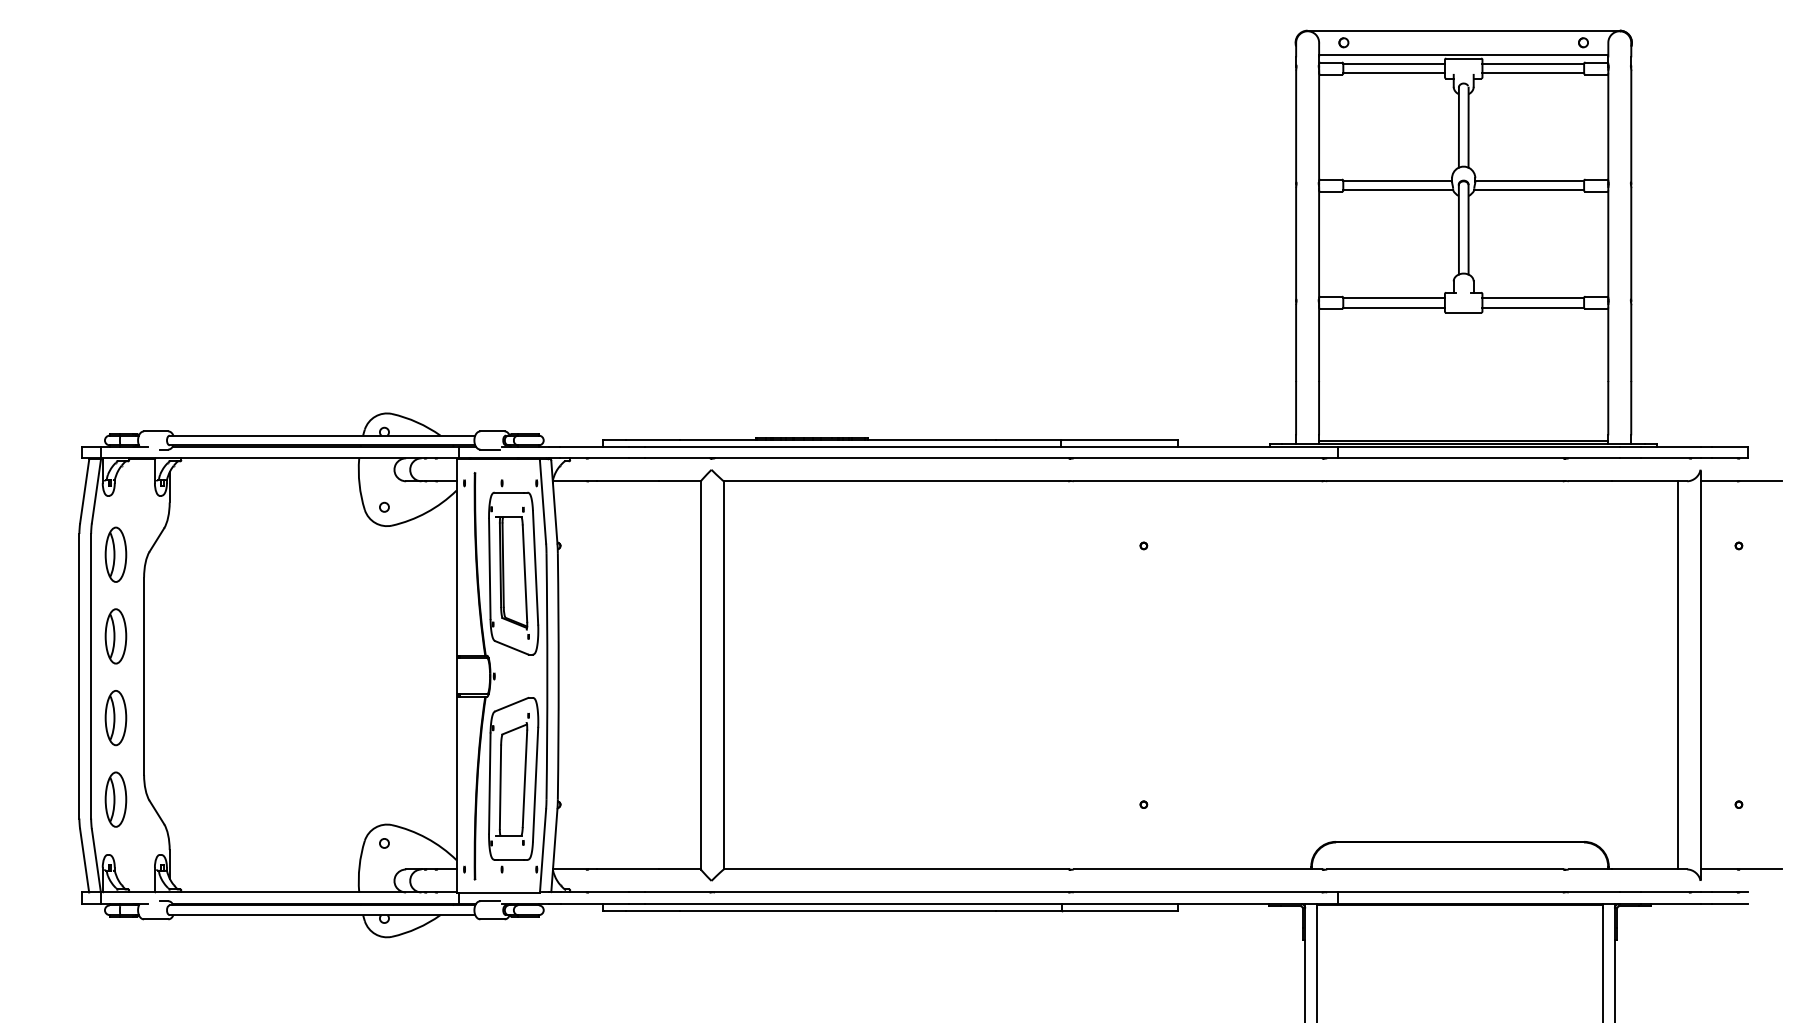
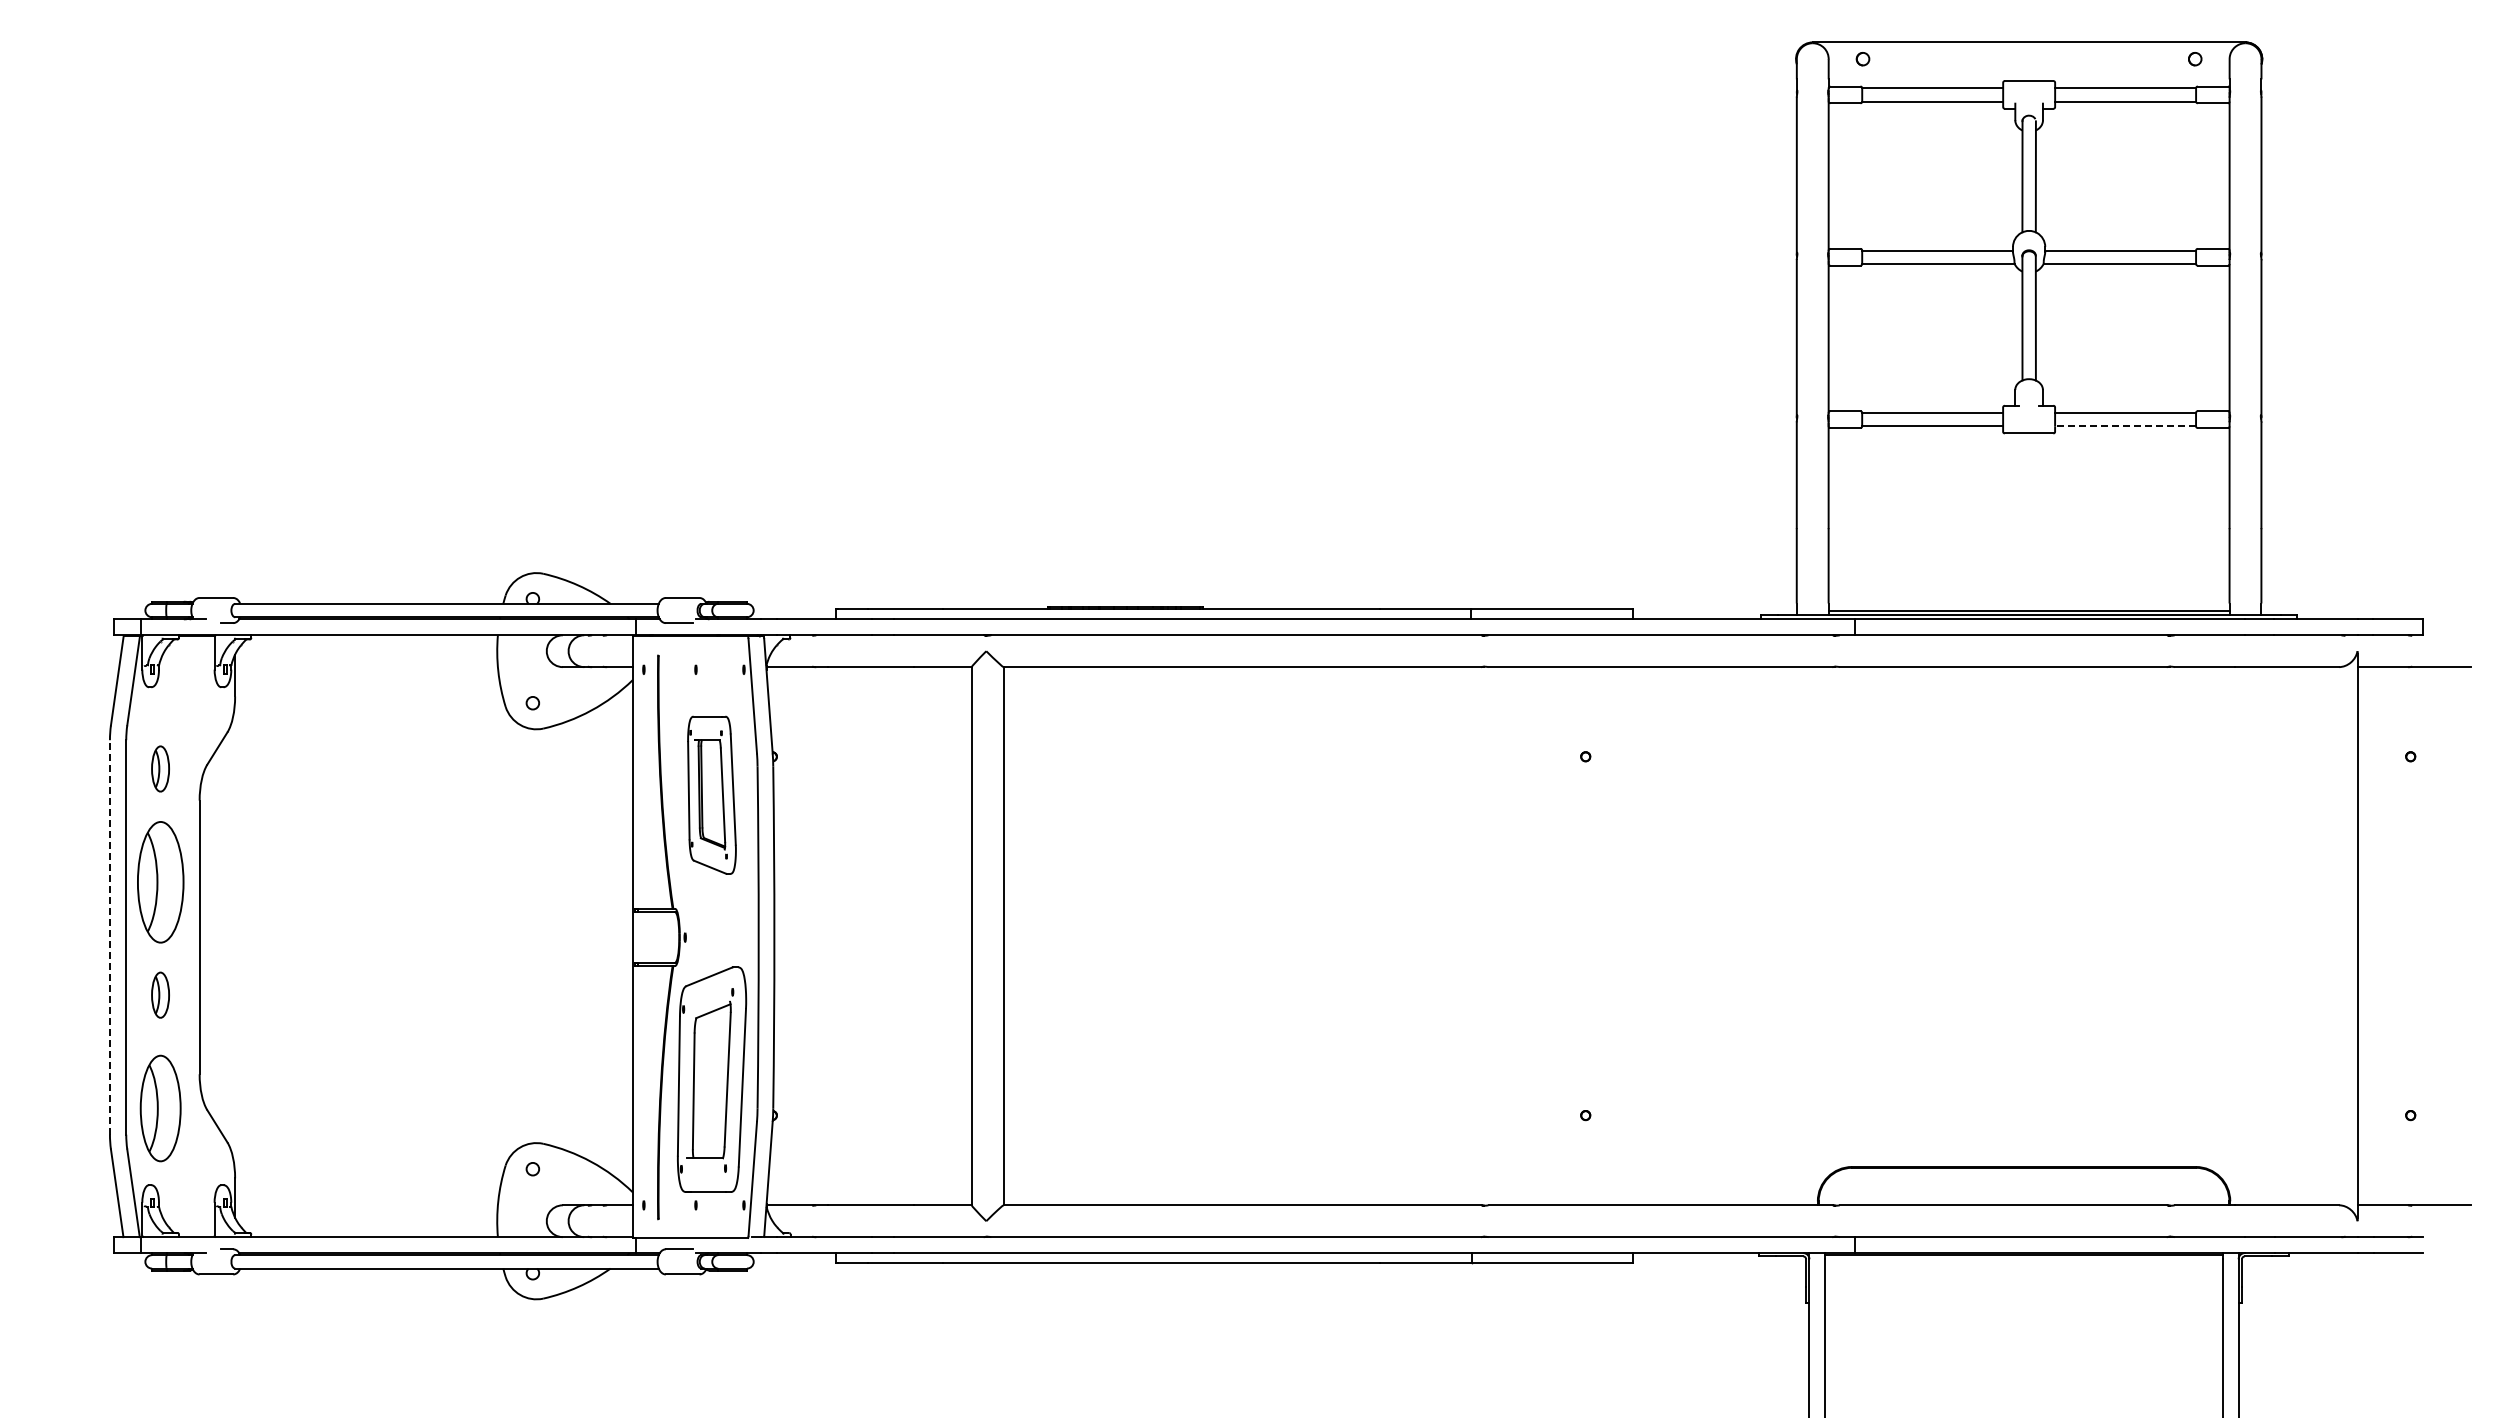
line: (1463, 54) -> (2028, 75), removed
line: (1533, 307) -> (2125, 426), solid -> dashed
part: (115, 554) -> (160, 768), size x0.6
part: (513, 573) -> (711, 795), size x0.7
part: (115, 635) -> (160, 881), size x1.6
line: (79, 675) -> (109, 936), solid -> dashed
line: (1677, 675) -> (2325, 936), removed
part: (115, 717) -> (160, 994), size x0.6
part: (115, 799) -> (160, 1108), size x1.4

